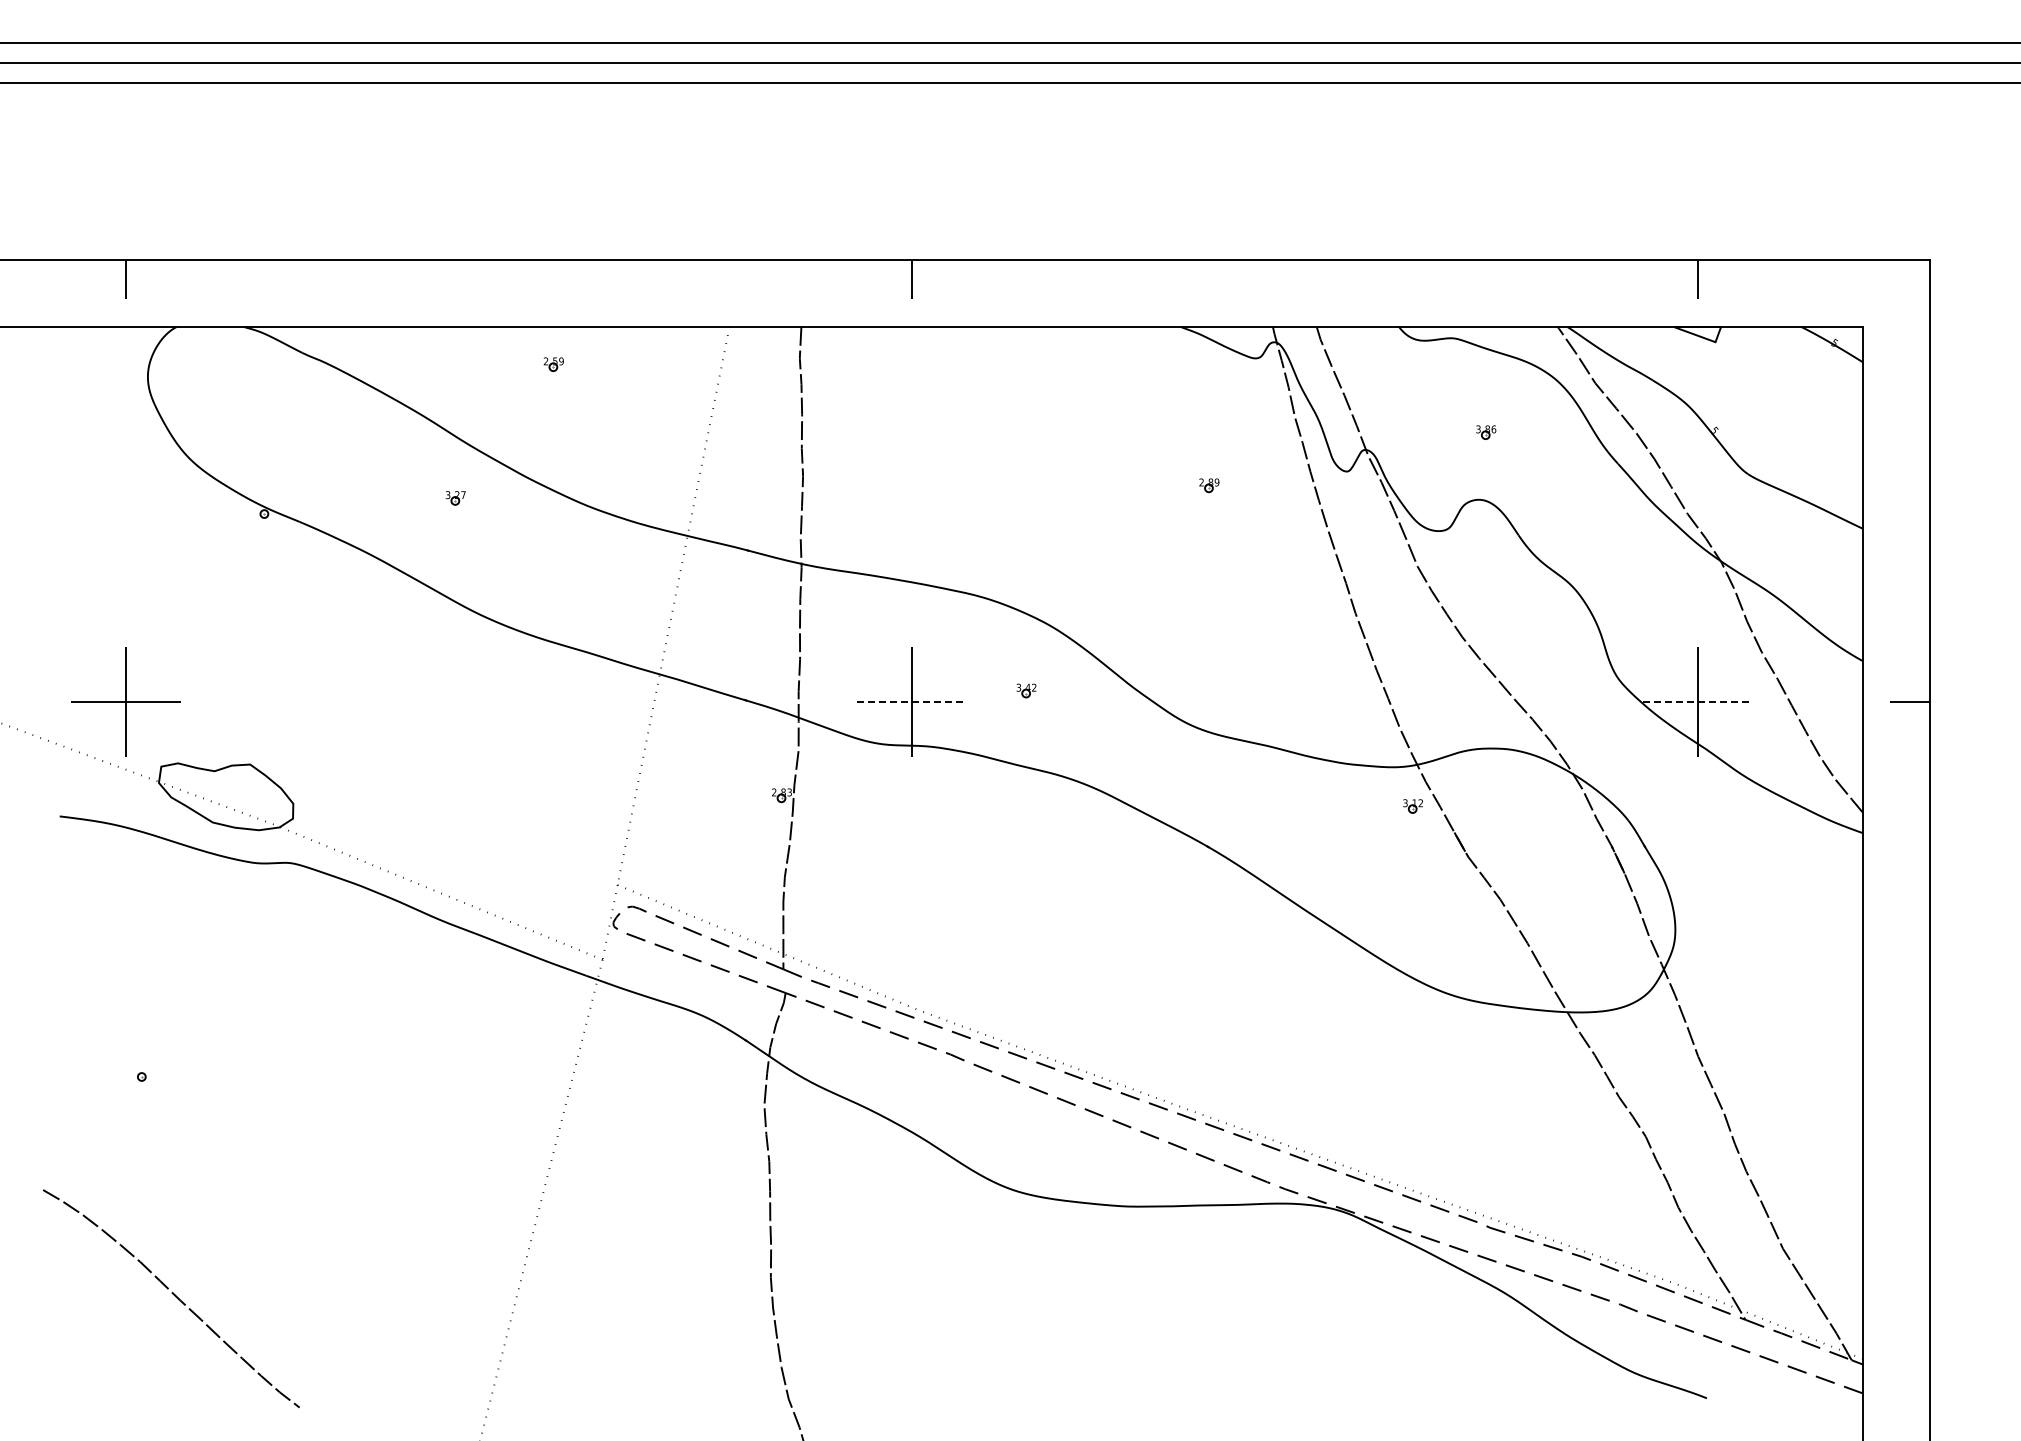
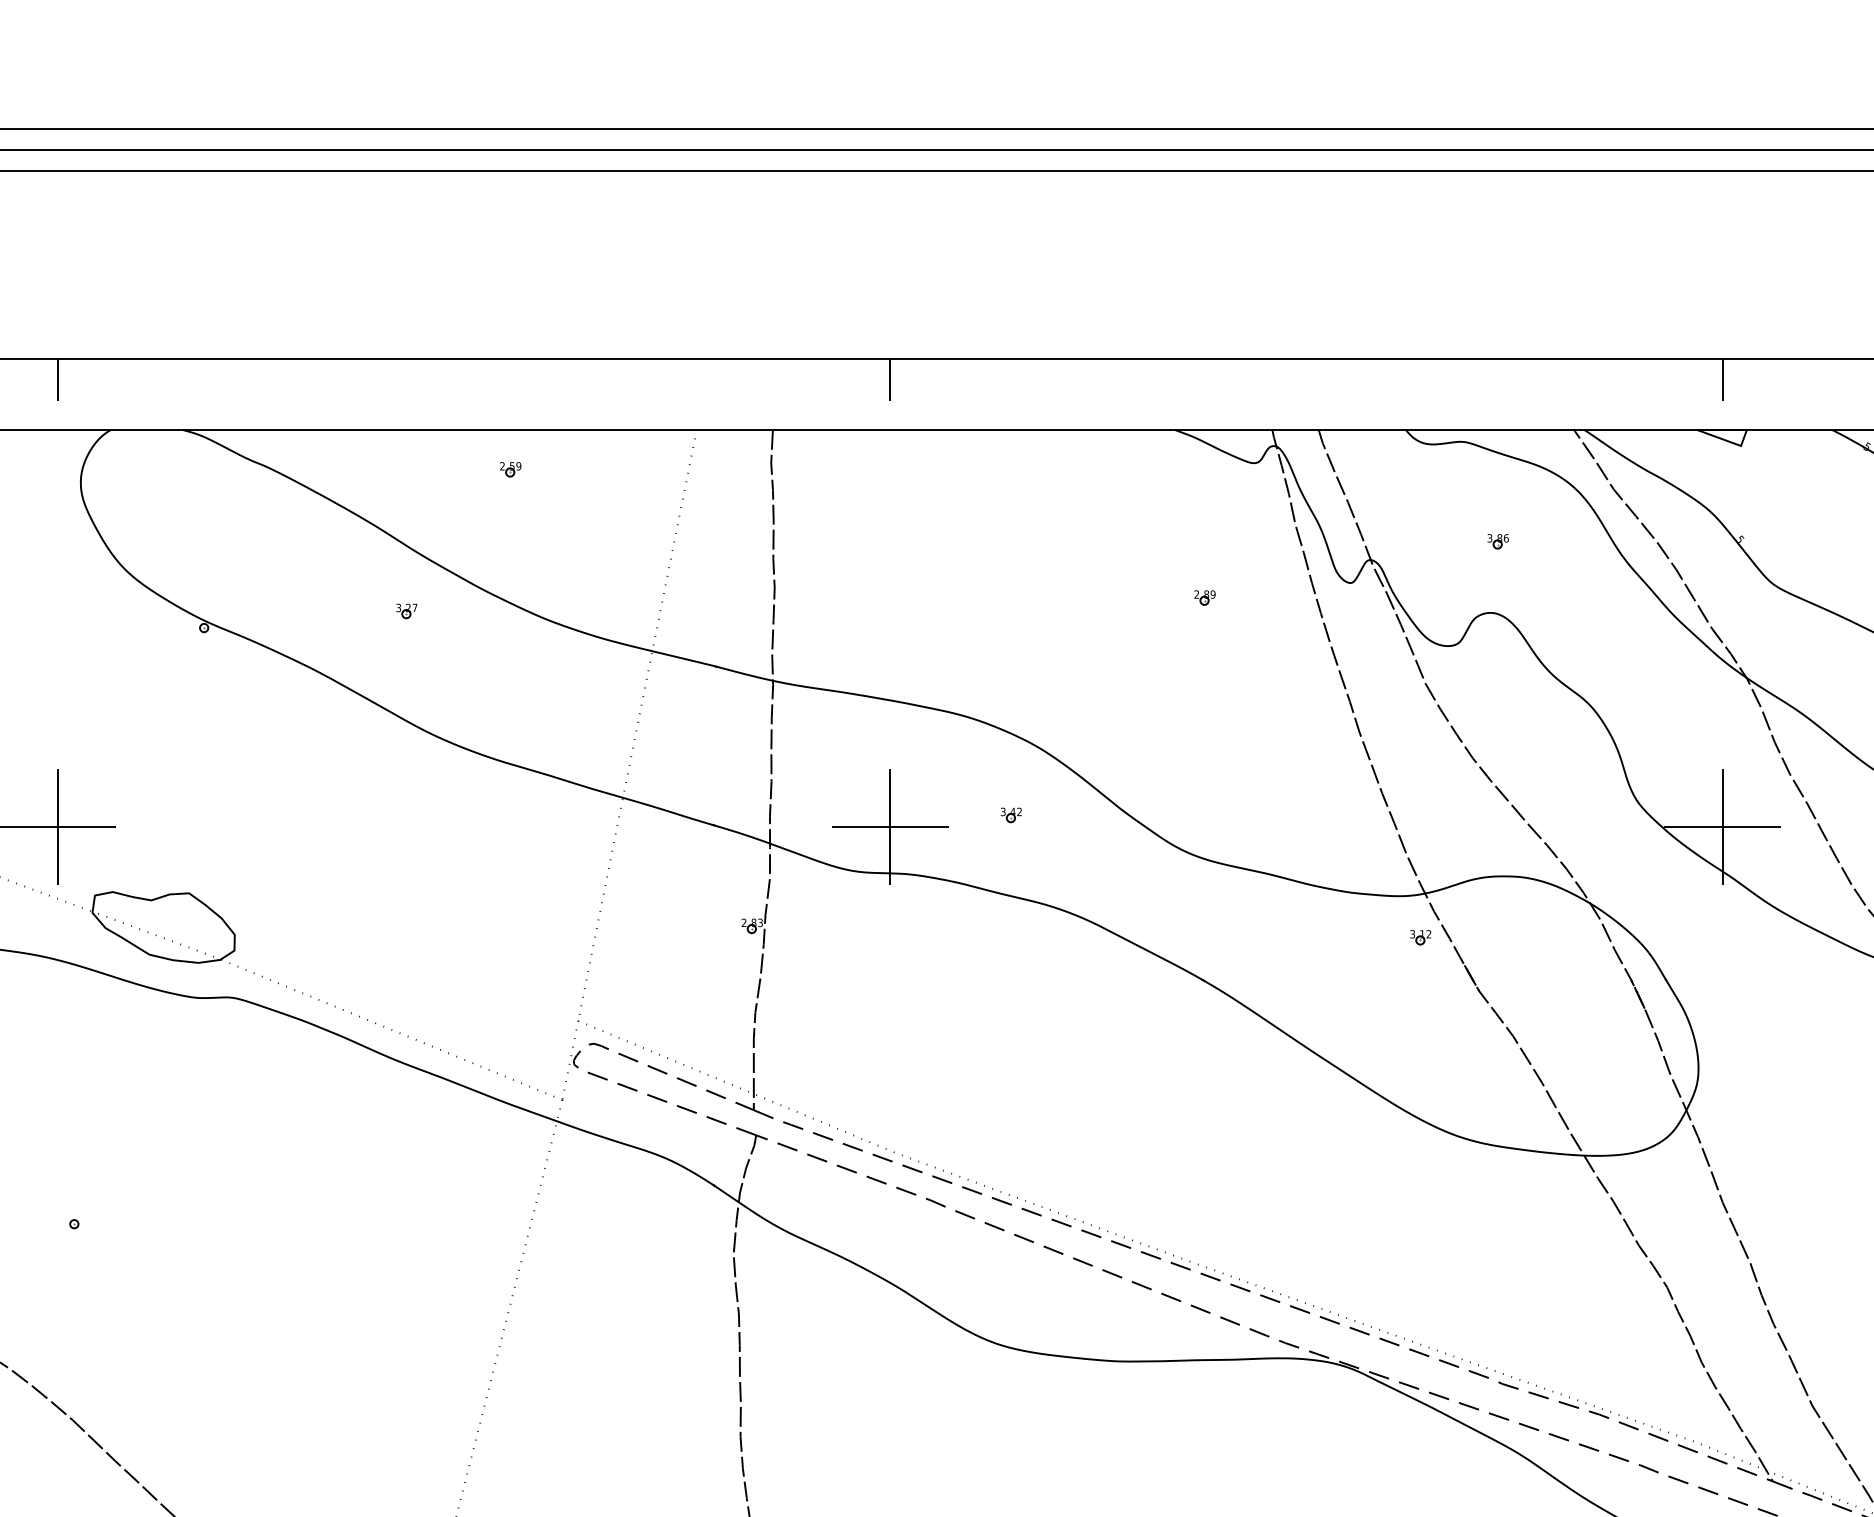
line: (912, 702) -> (890, 827), dashed -> solid
line: (1698, 702) -> (1723, 827), dashed -> solid

